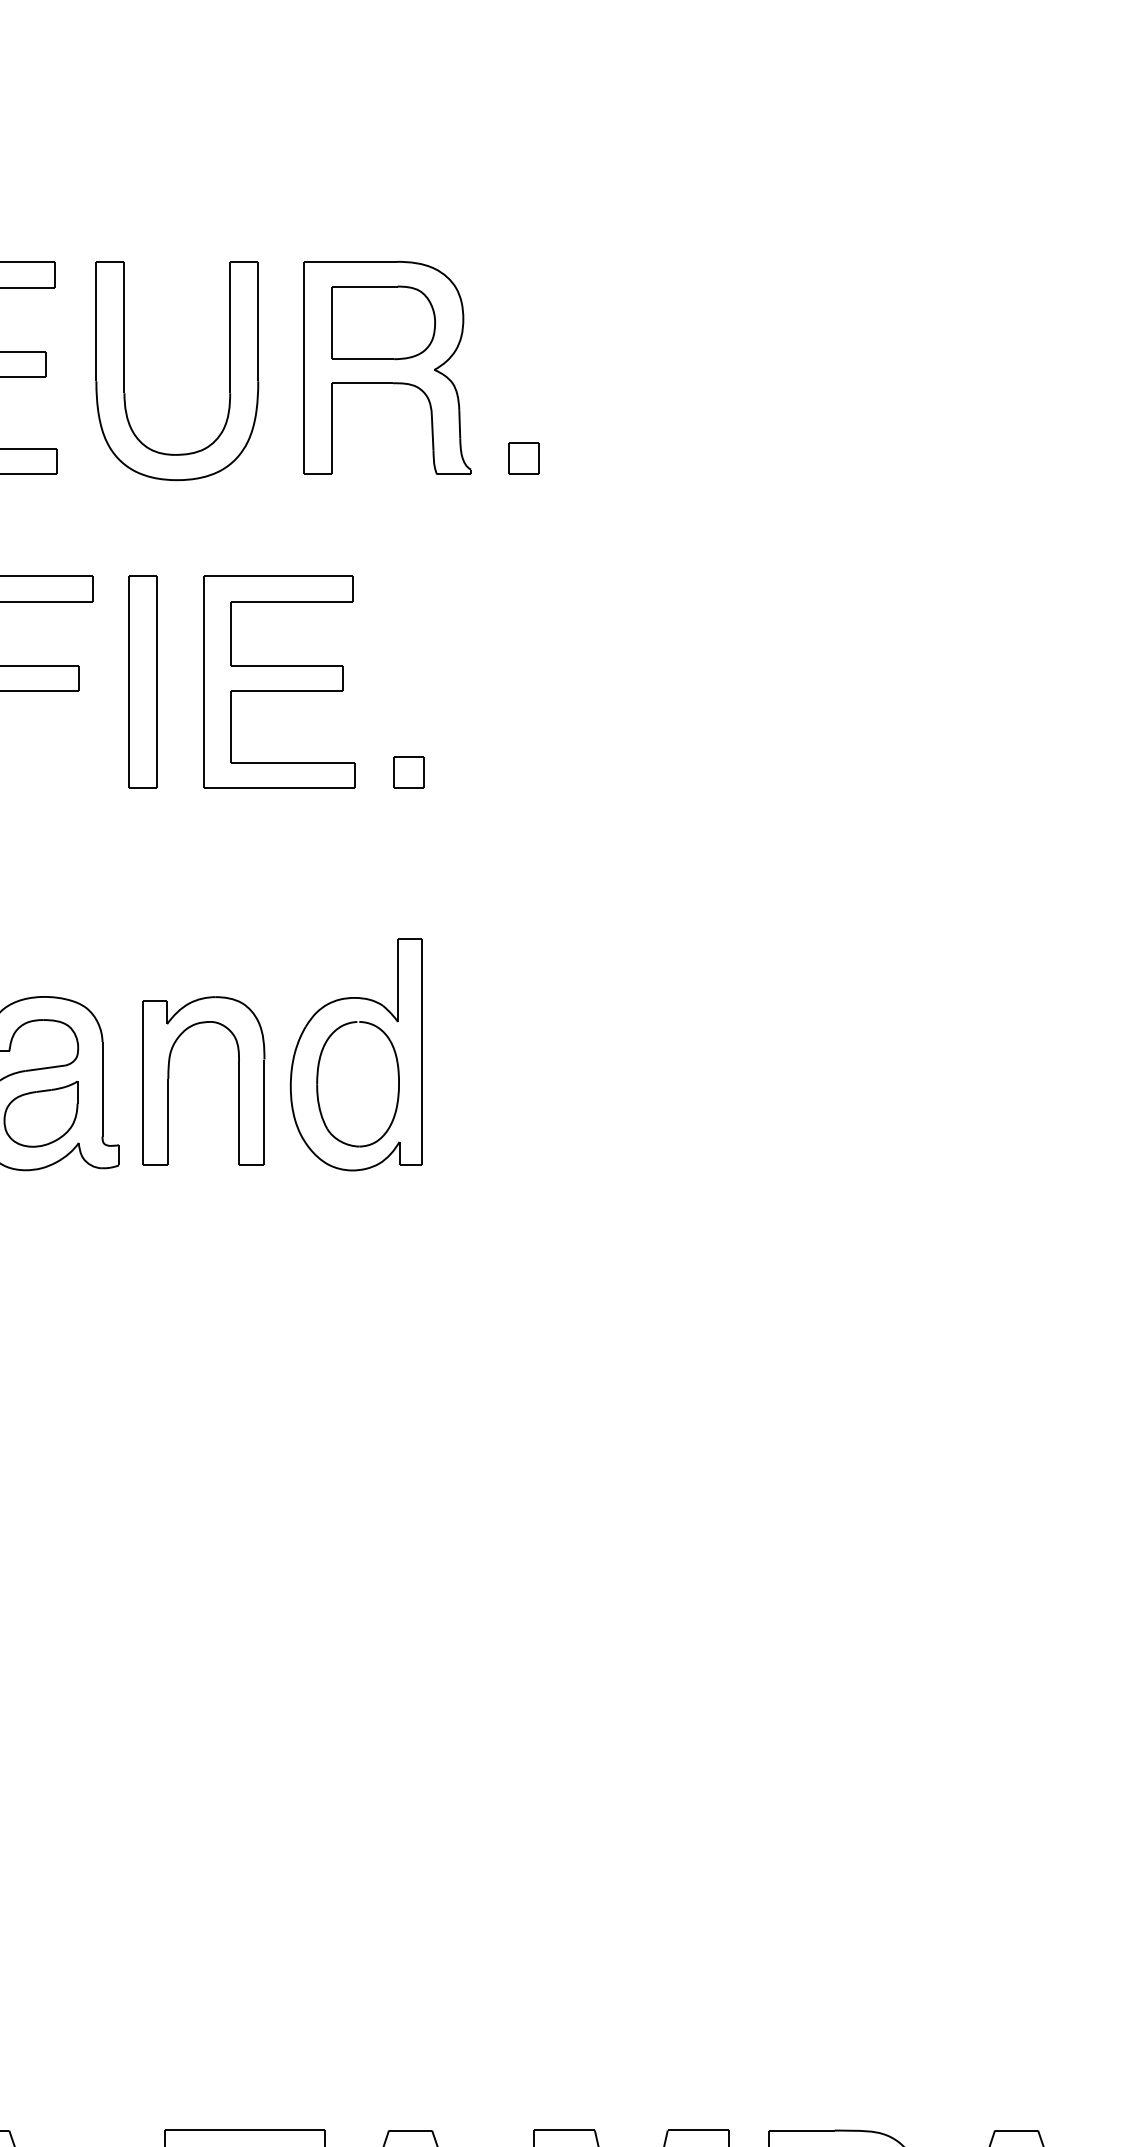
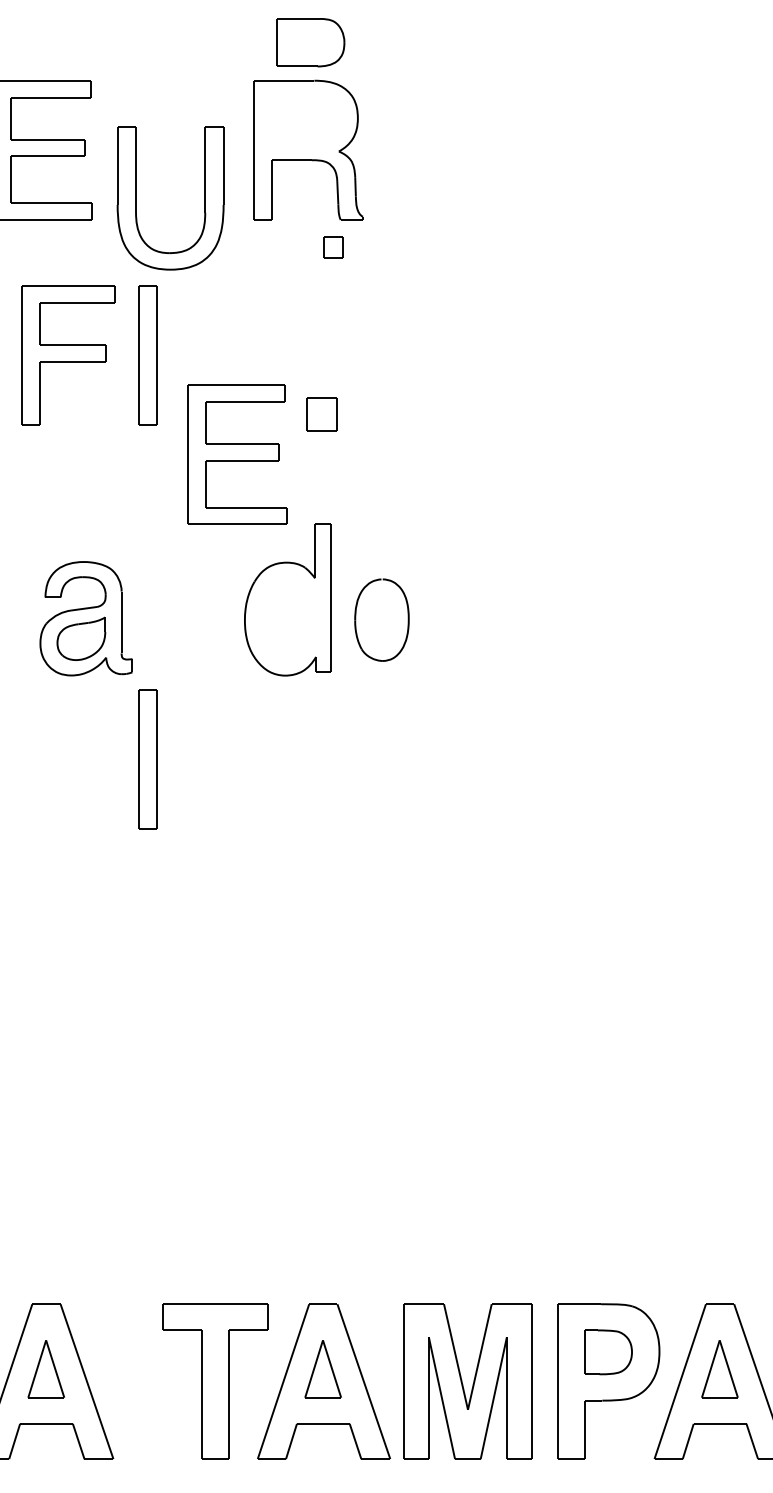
part: (383, 322) -> (310, 42), moved
part: (125, 371) -> (136, 198), moved
part: (523, 458) -> (333, 247), moved
part: (279, 681) -> (237, 454), moved
part: (409, 771) -> (322, 414), size x1.6
part: (169, 1080) -> (165, 616), removed
part: (357, 1083) -> (381, 619), moved
part: (141, 1298) -> (147, 759), added

